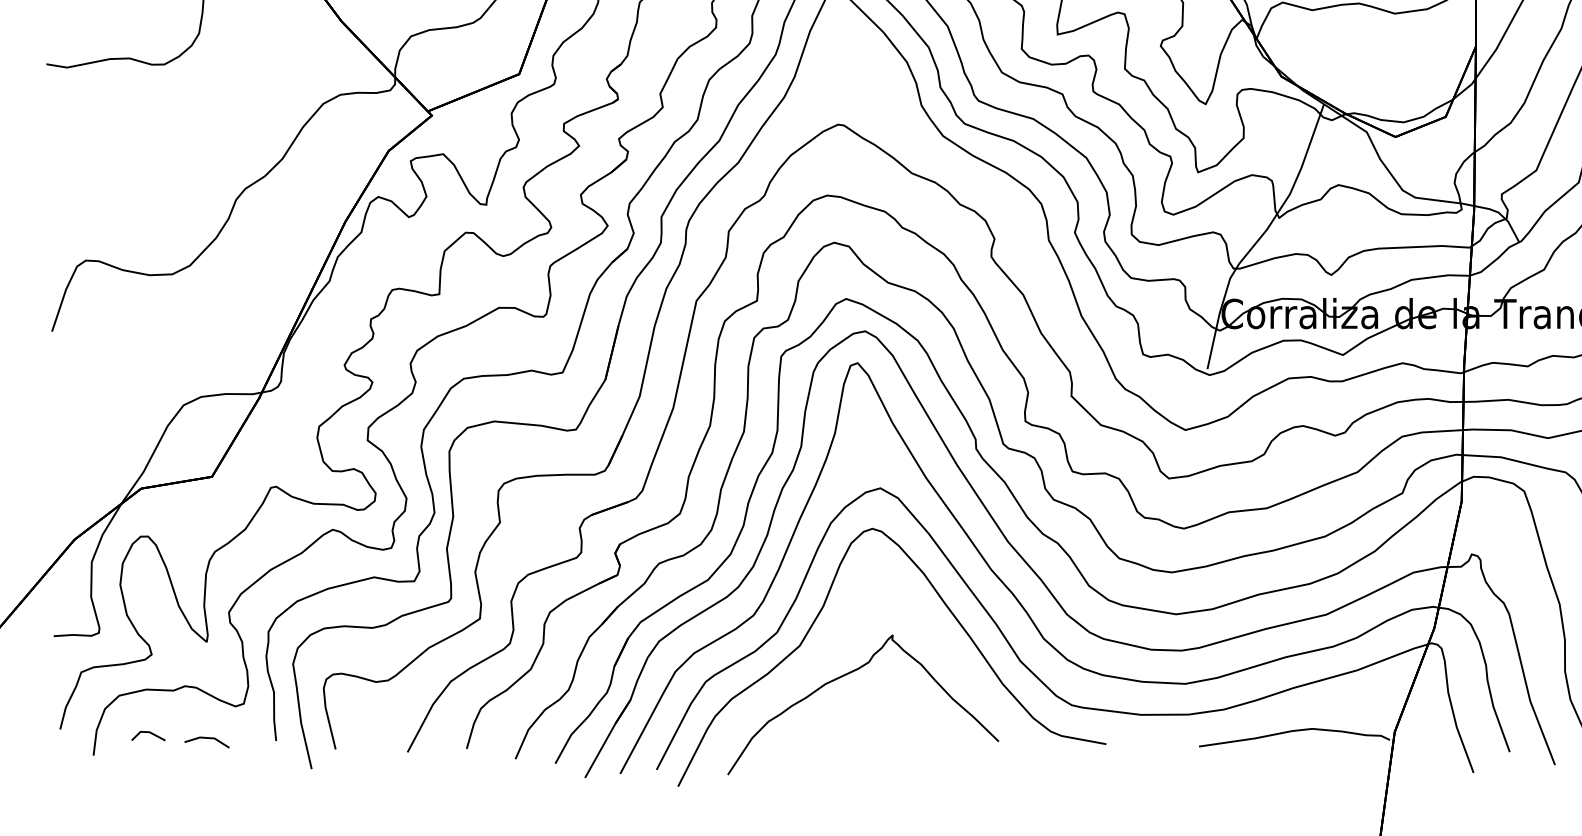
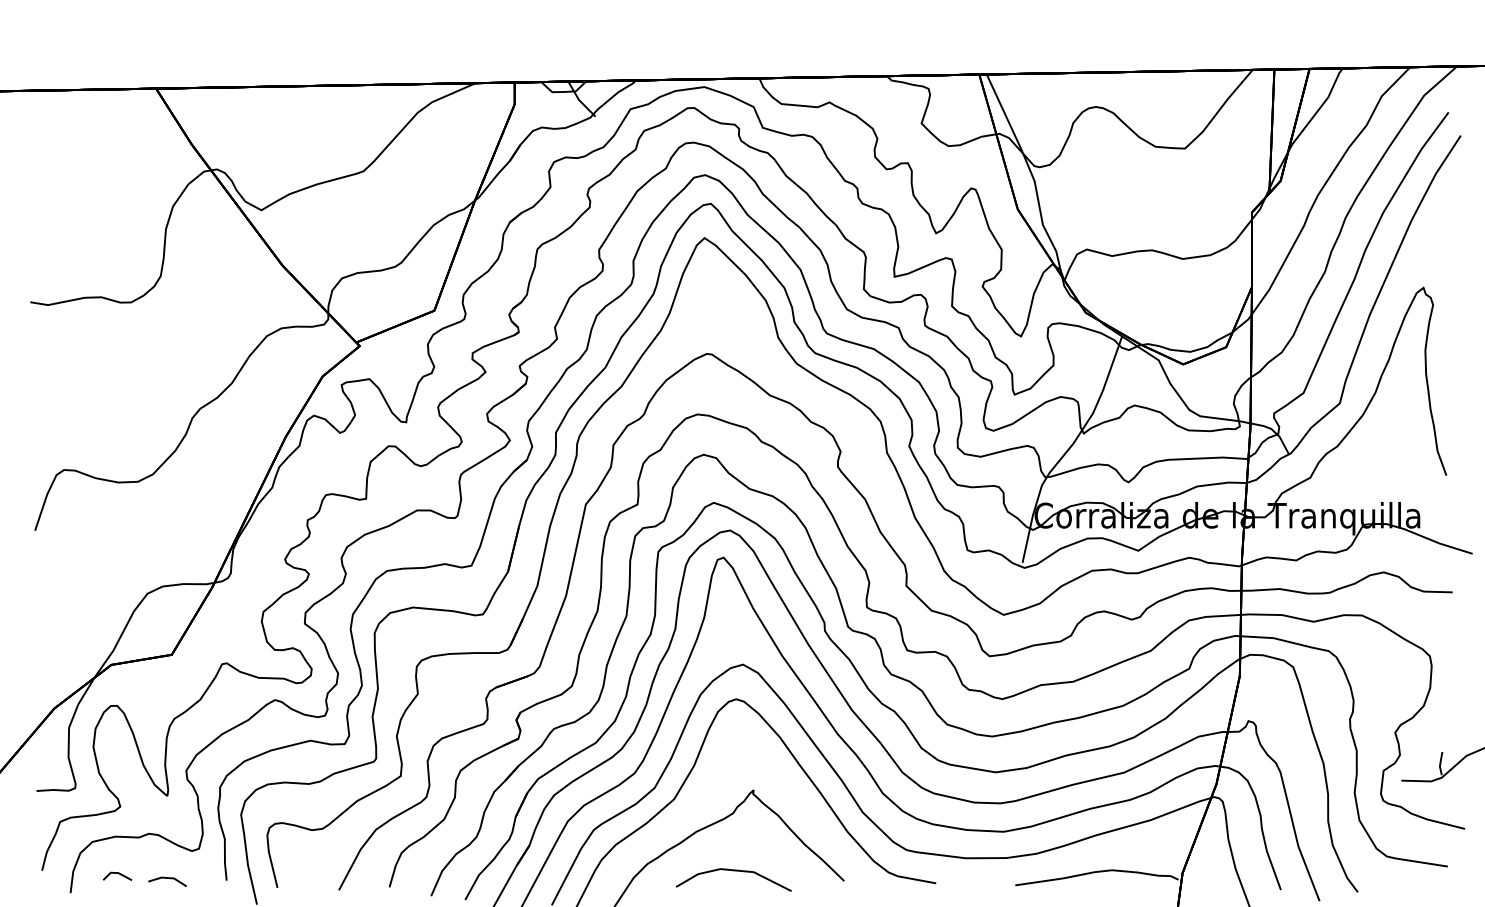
line: (869, 730) -> (733, 871), added

